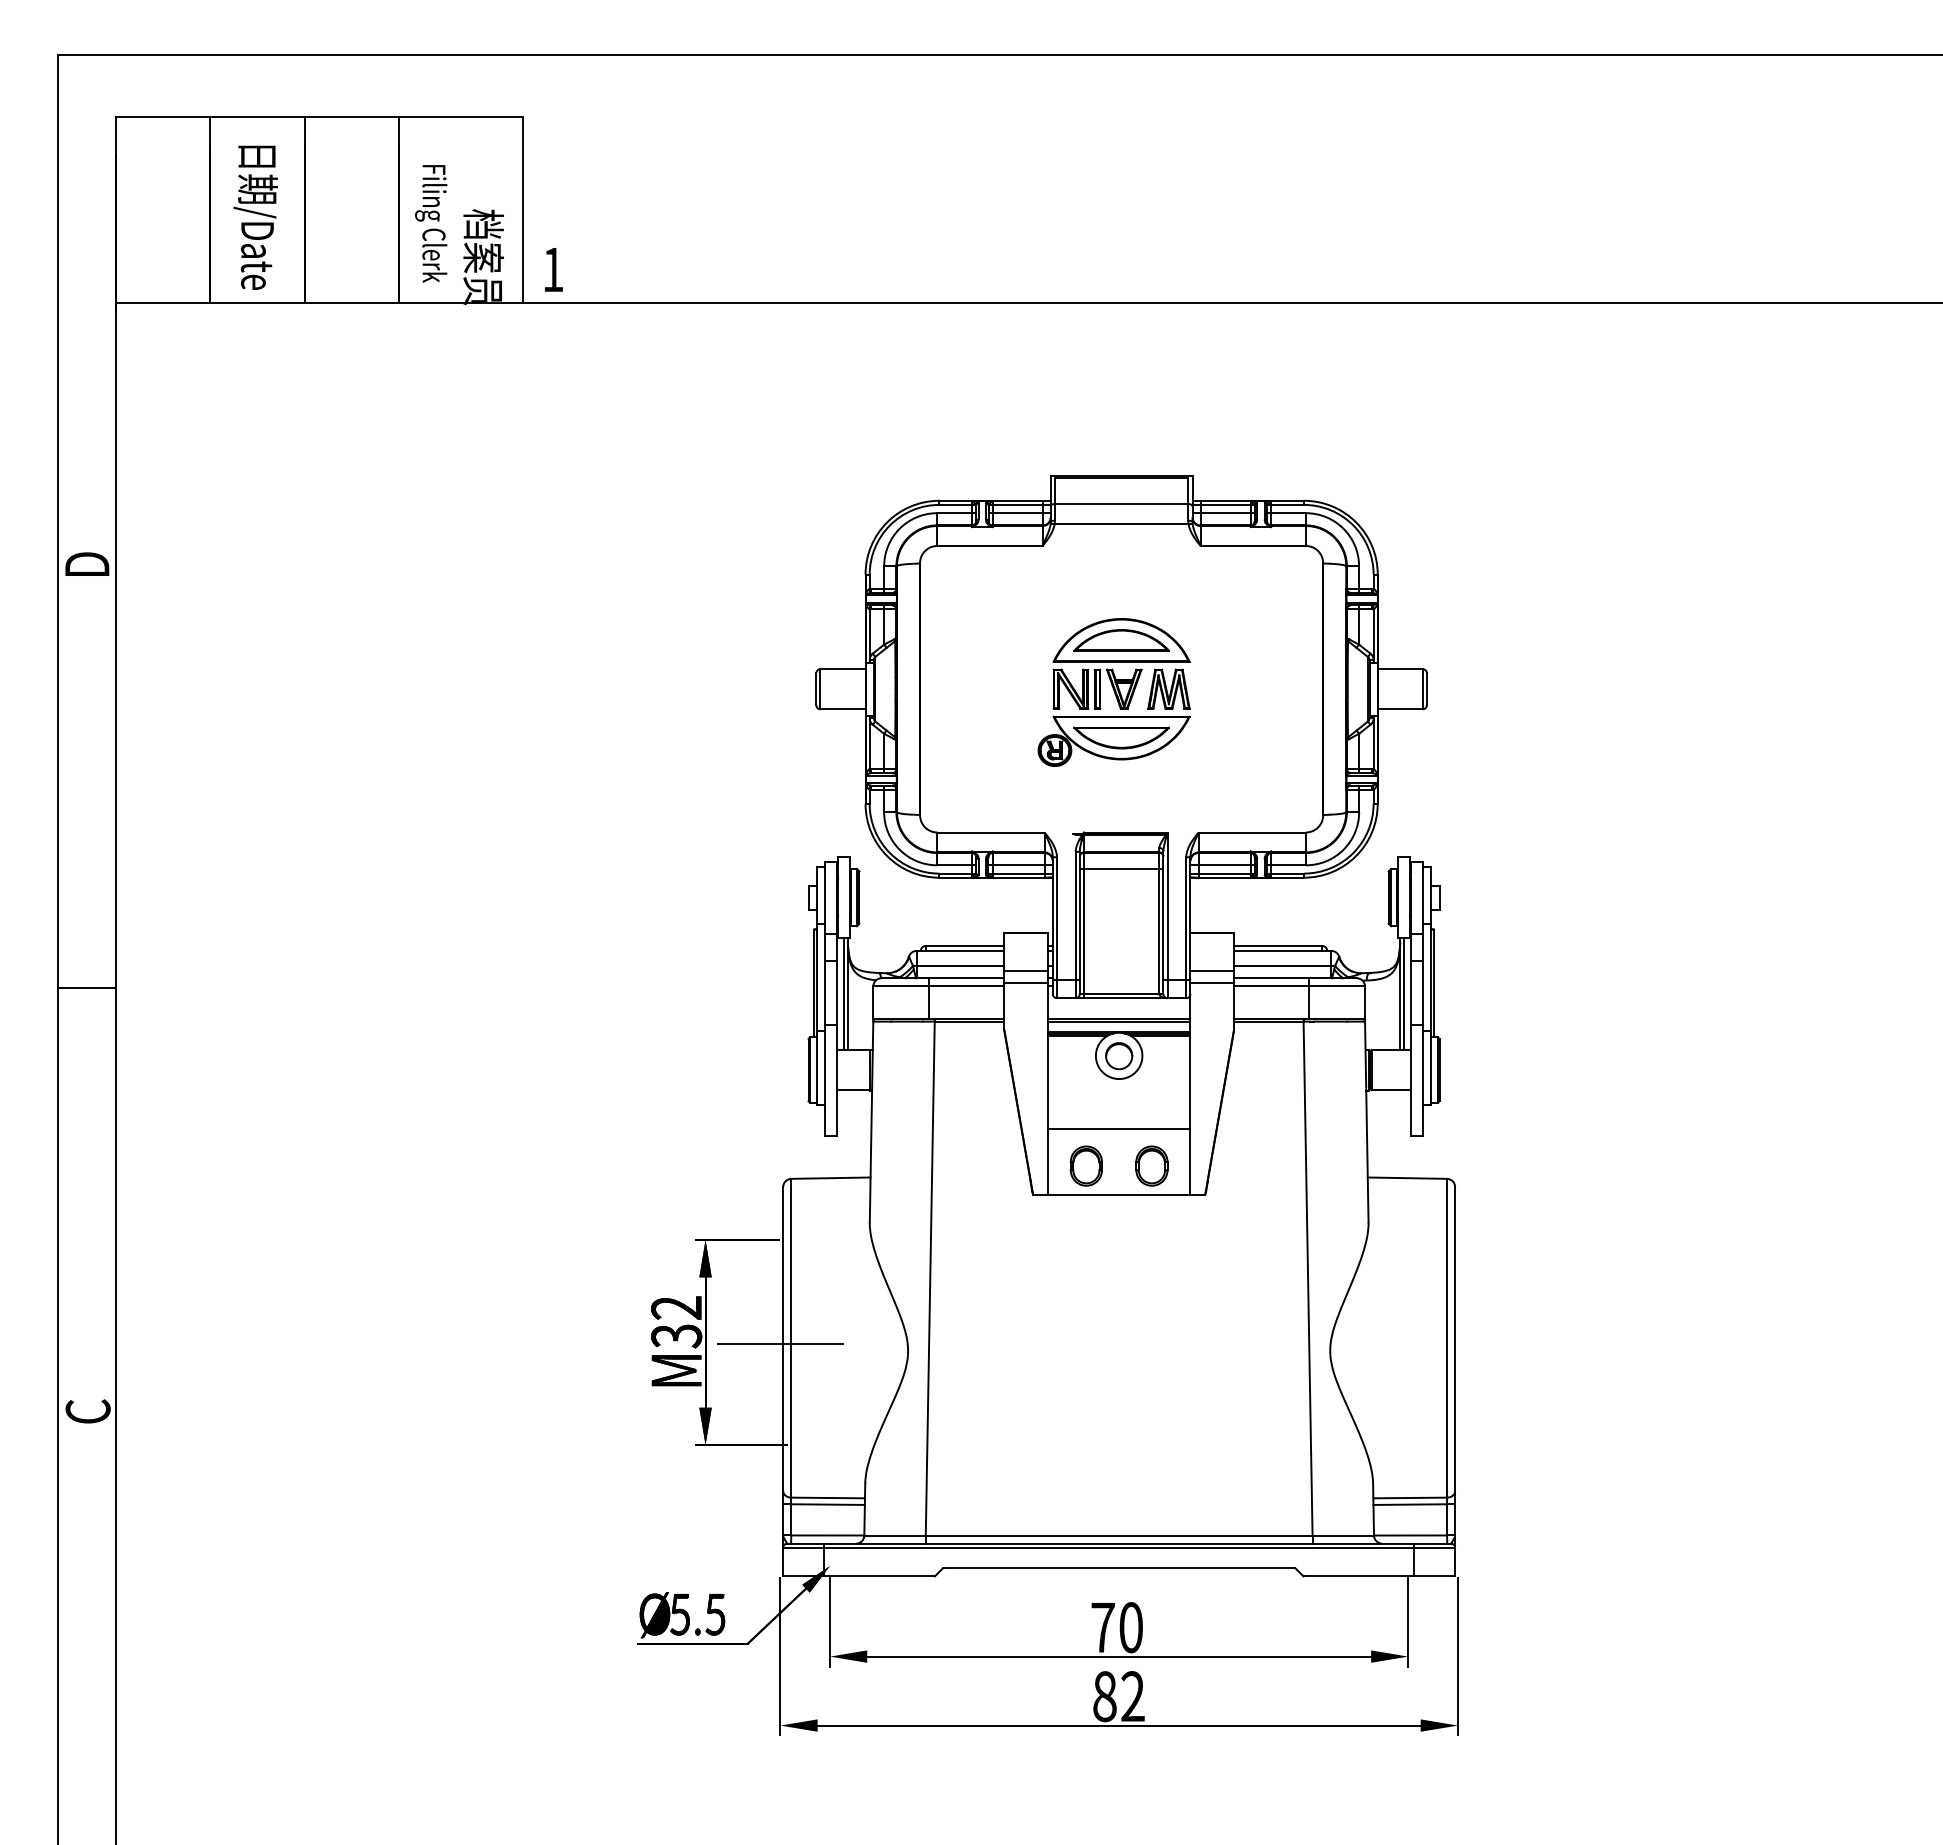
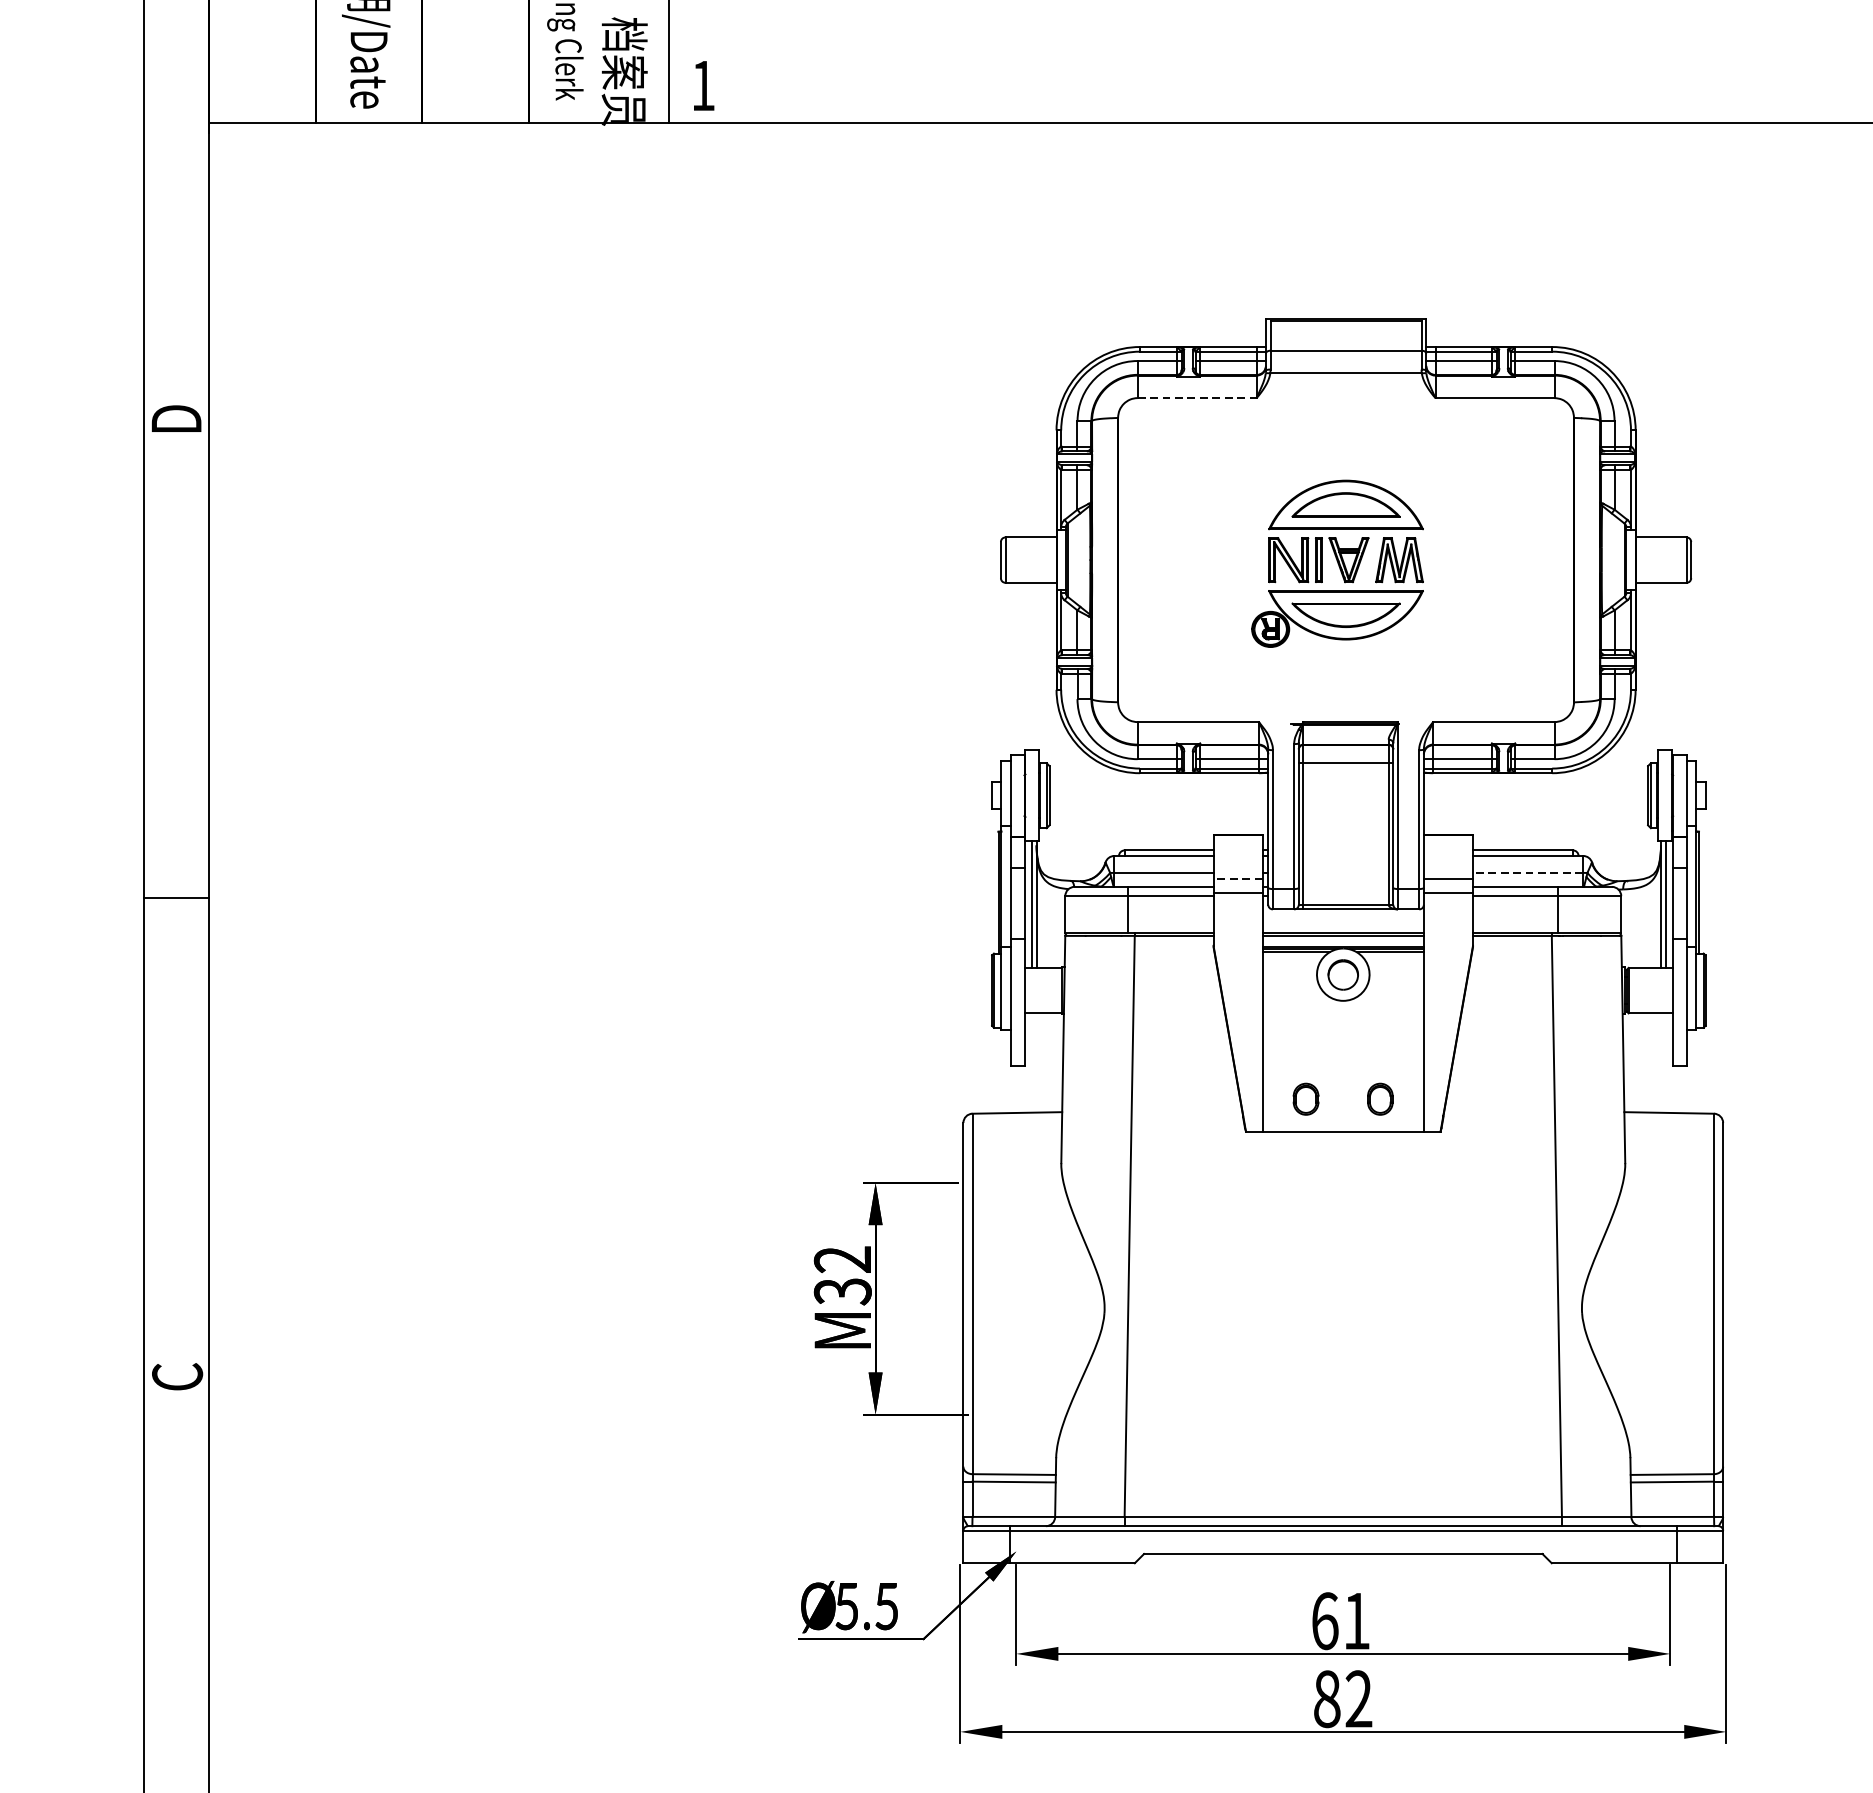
line: (989, 545) -> (1196, 397), solid -> dashed
line: (1282, 965) -> (1527, 872), solid -> dashed
line: (1026, 971) -> (1238, 879), solid -> dashed
line: (1118, 1129) -> (1342, 1057), removed
part: (1085, 1165) -> (1305, 1098), size x0.7
part: (1151, 1165) -> (1379, 1098), size x0.7
line: (780, 1344) -> (960, 1301), removed
text: (1116, 1627) -> (1340, 1620), 70 -> 61

